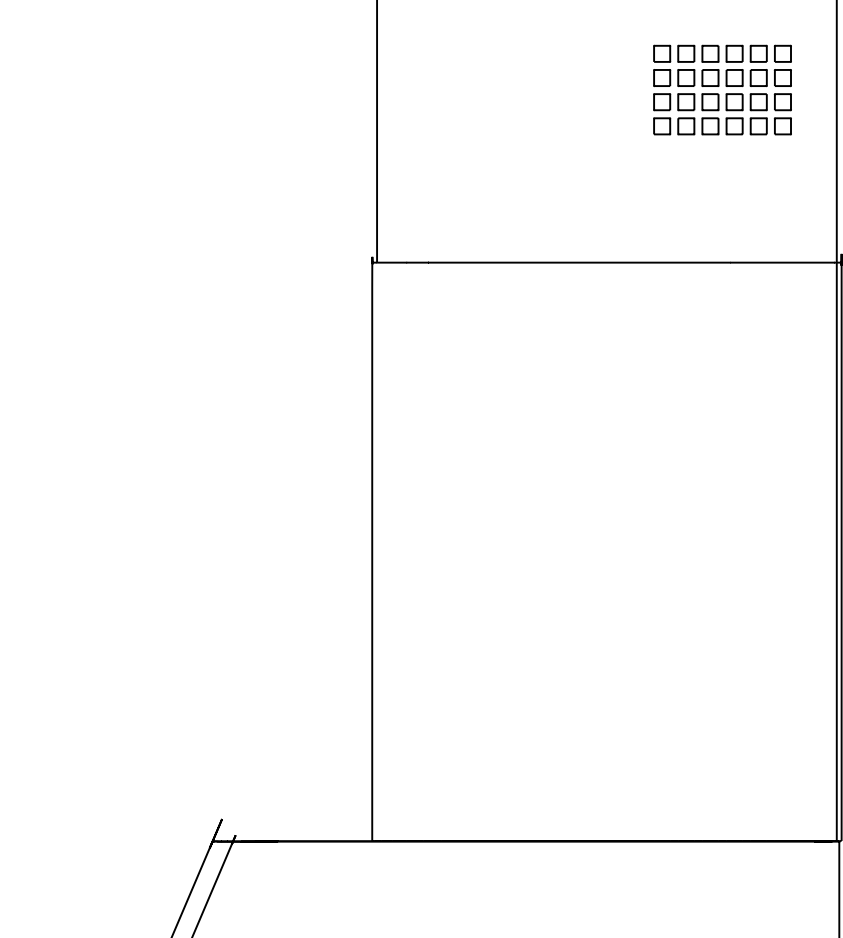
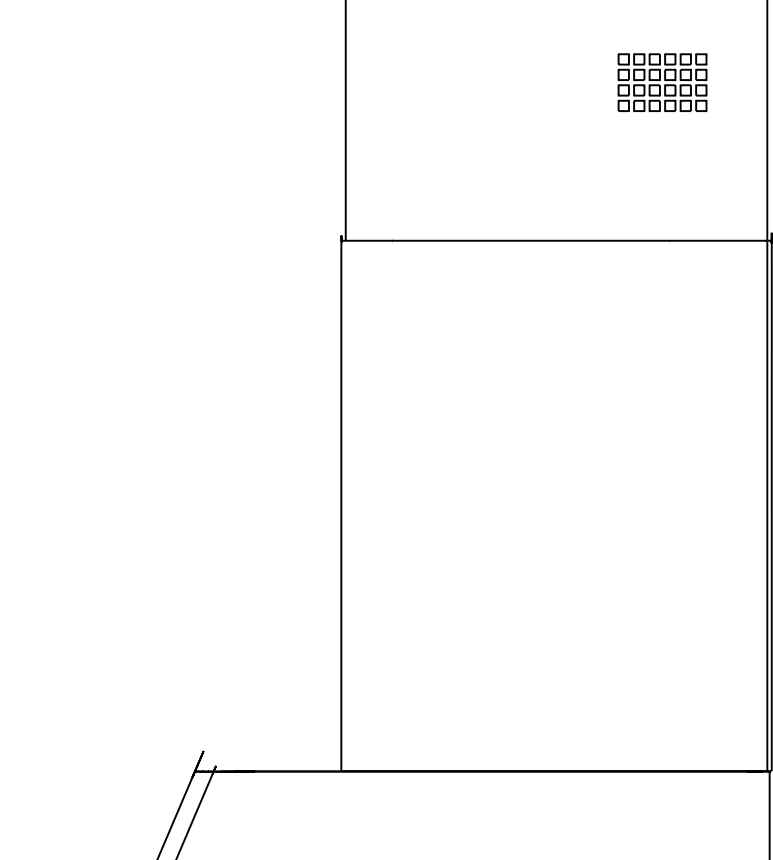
part: (722, 90) -> (662, 82), size x0.7

